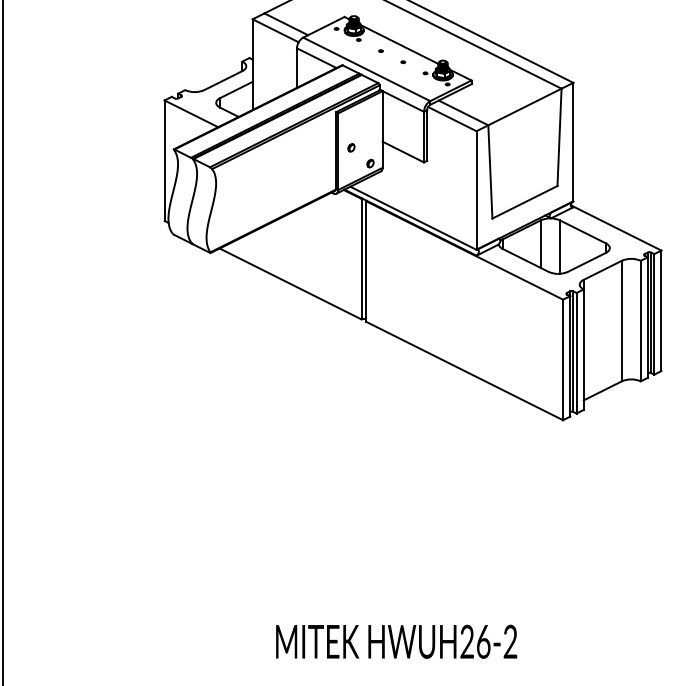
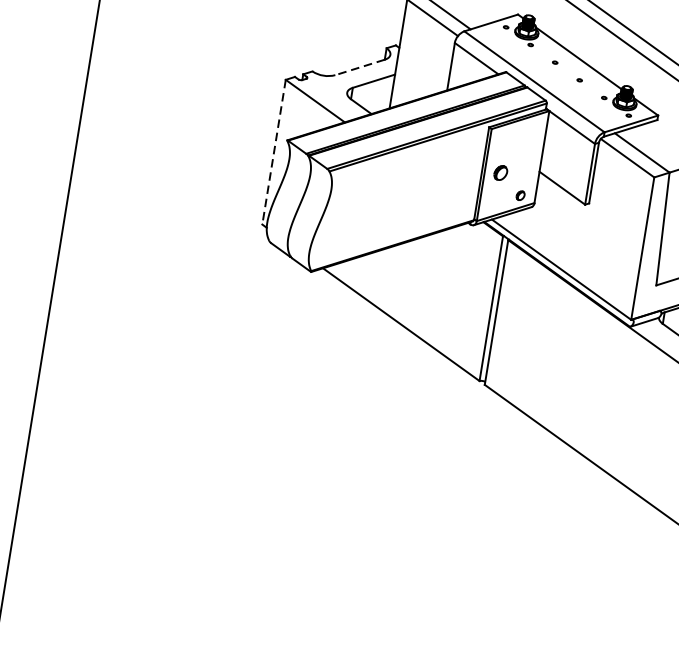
line: (222, 80) -> (359, 67), solid -> dashed
part: (351, 147) -> (500, 172), size x1.6
line: (164, 161) -> (273, 153), solid -> dashed

